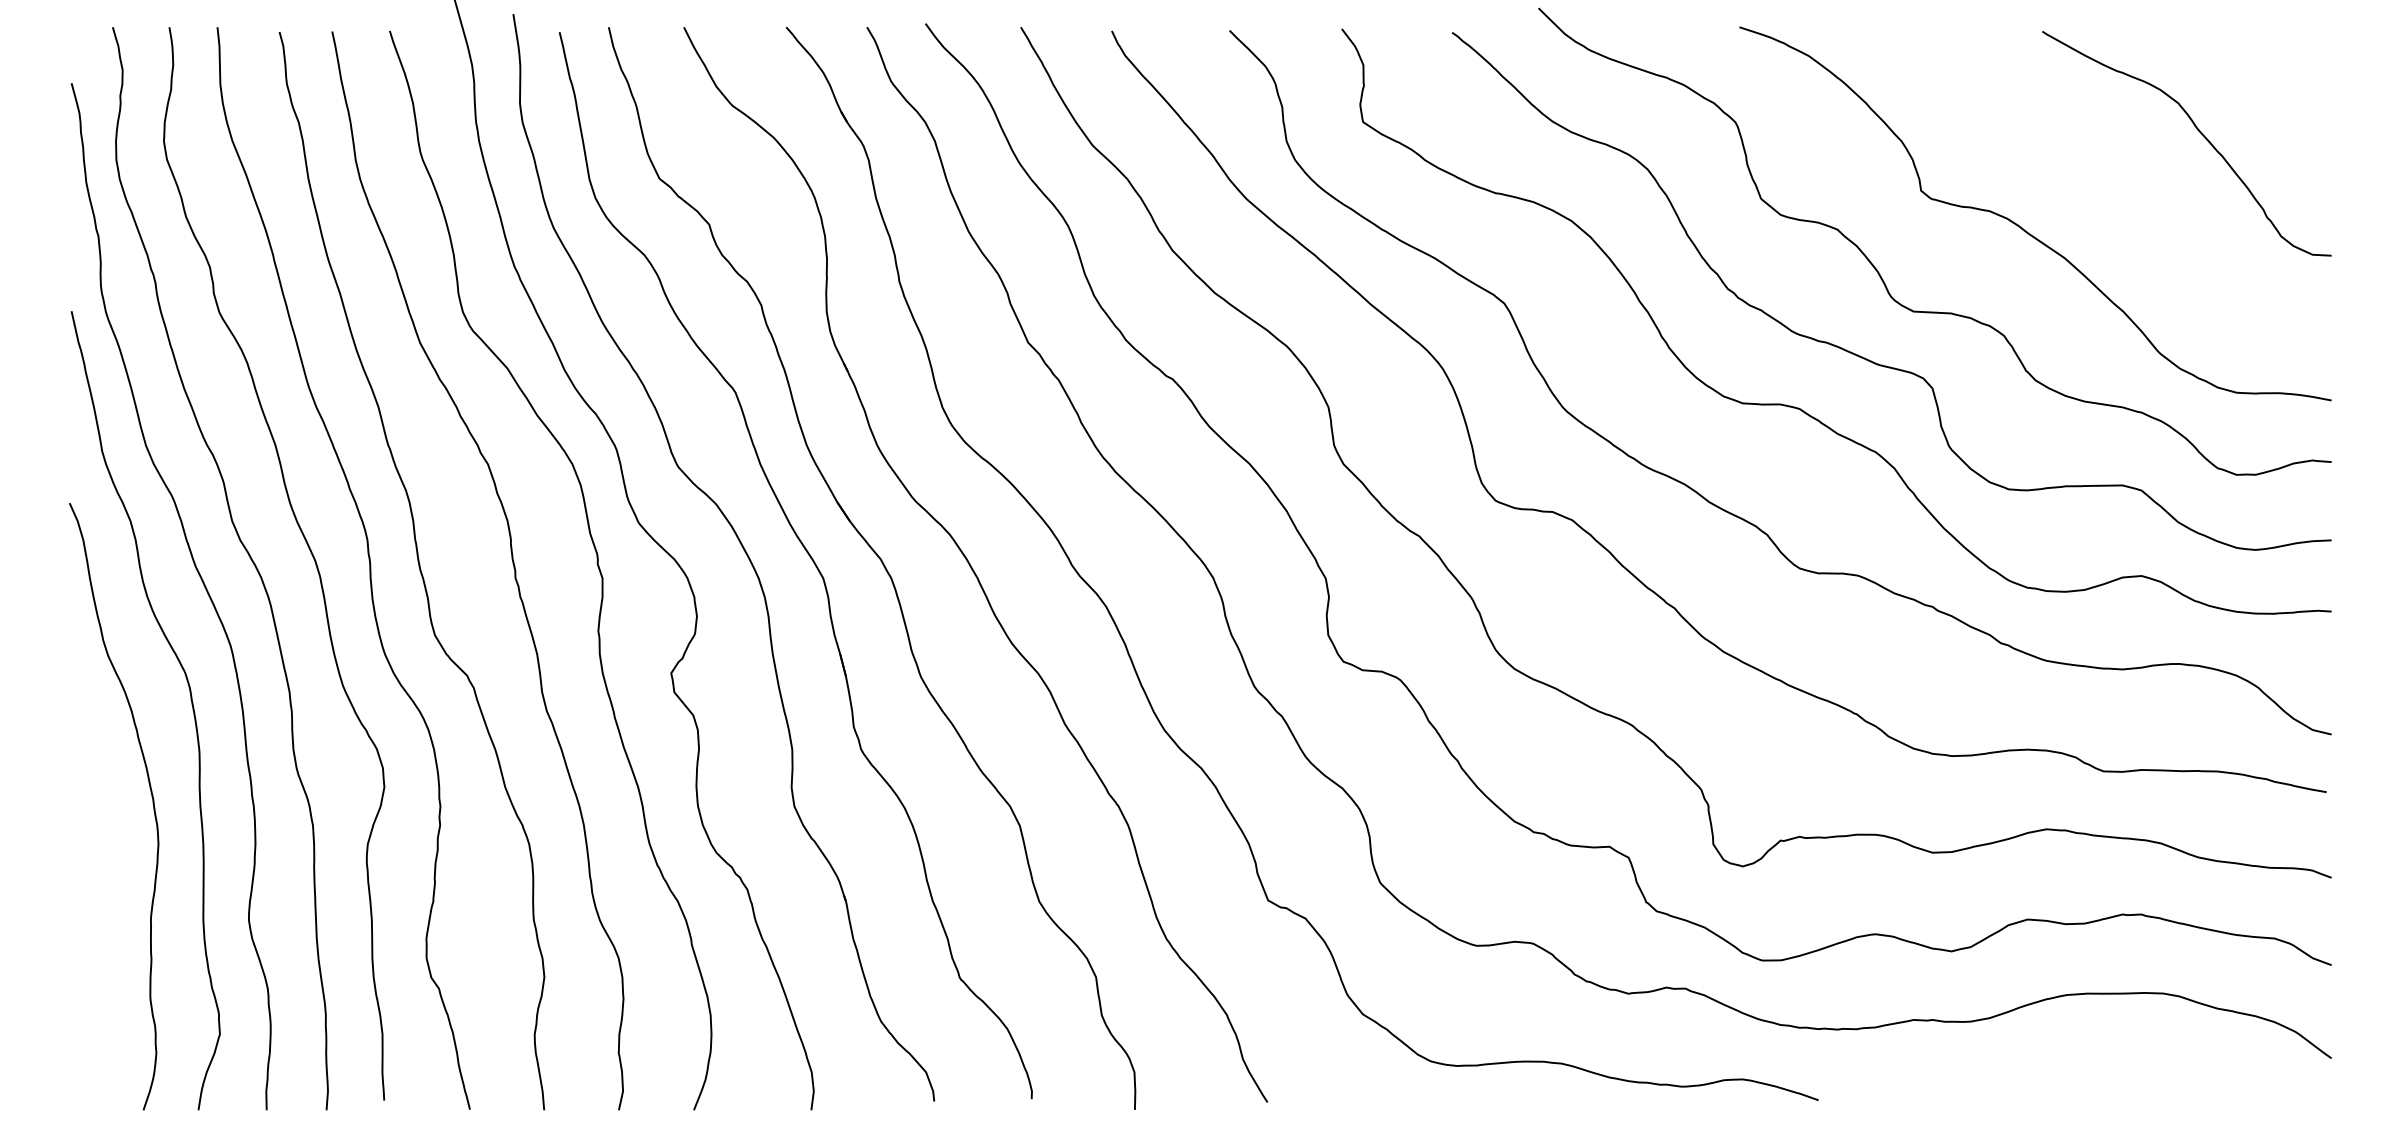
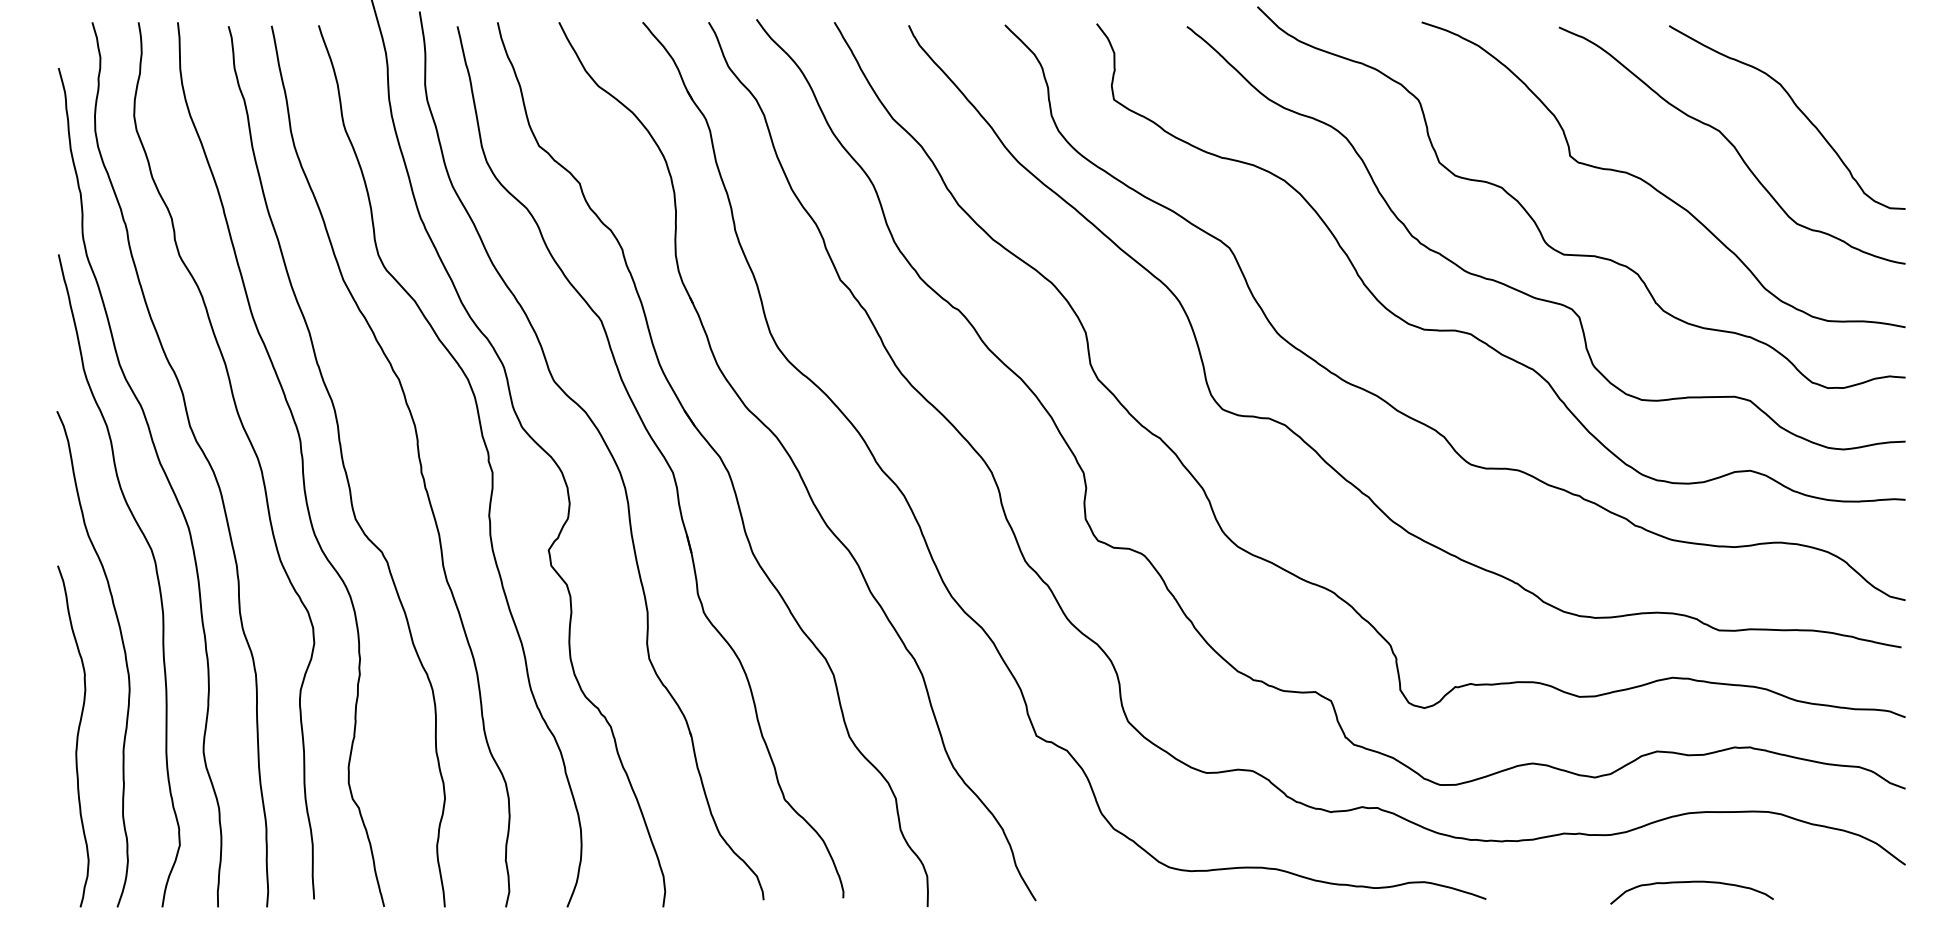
curve: (2119, 177) -> (1732, 145), added
curve: (93, 901) -> (76, 736), added
curve: (2066, 1080) -> (1688, 883), added

